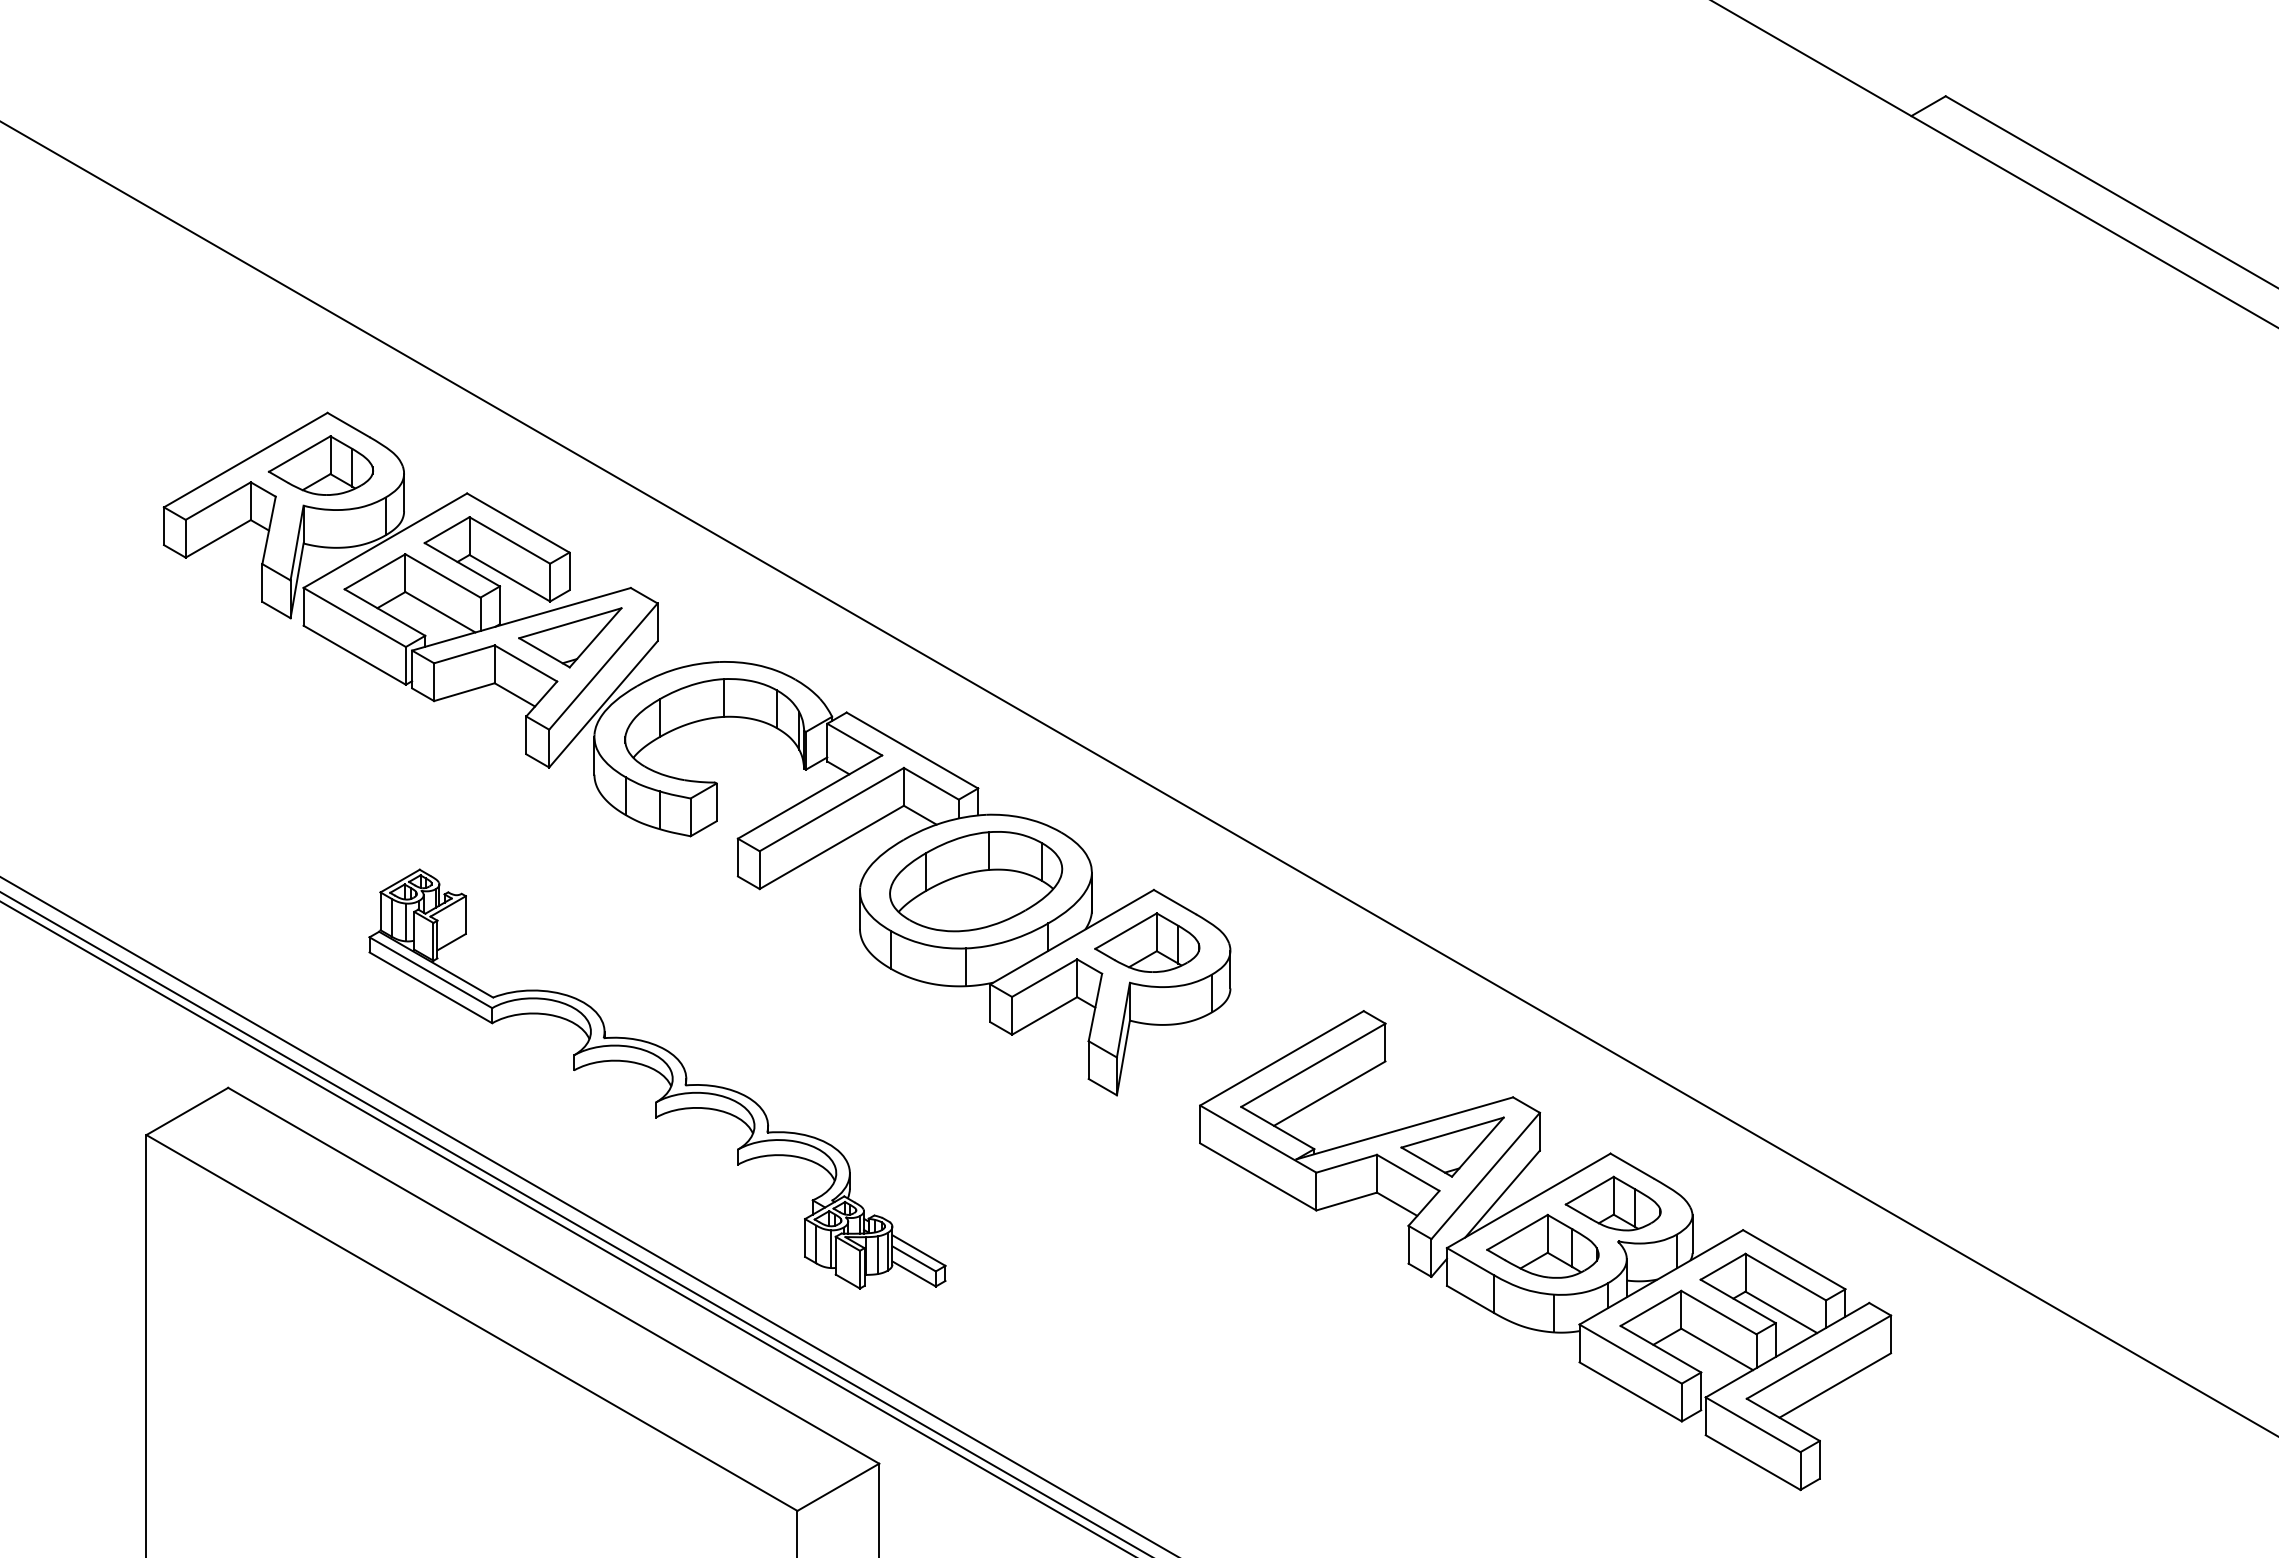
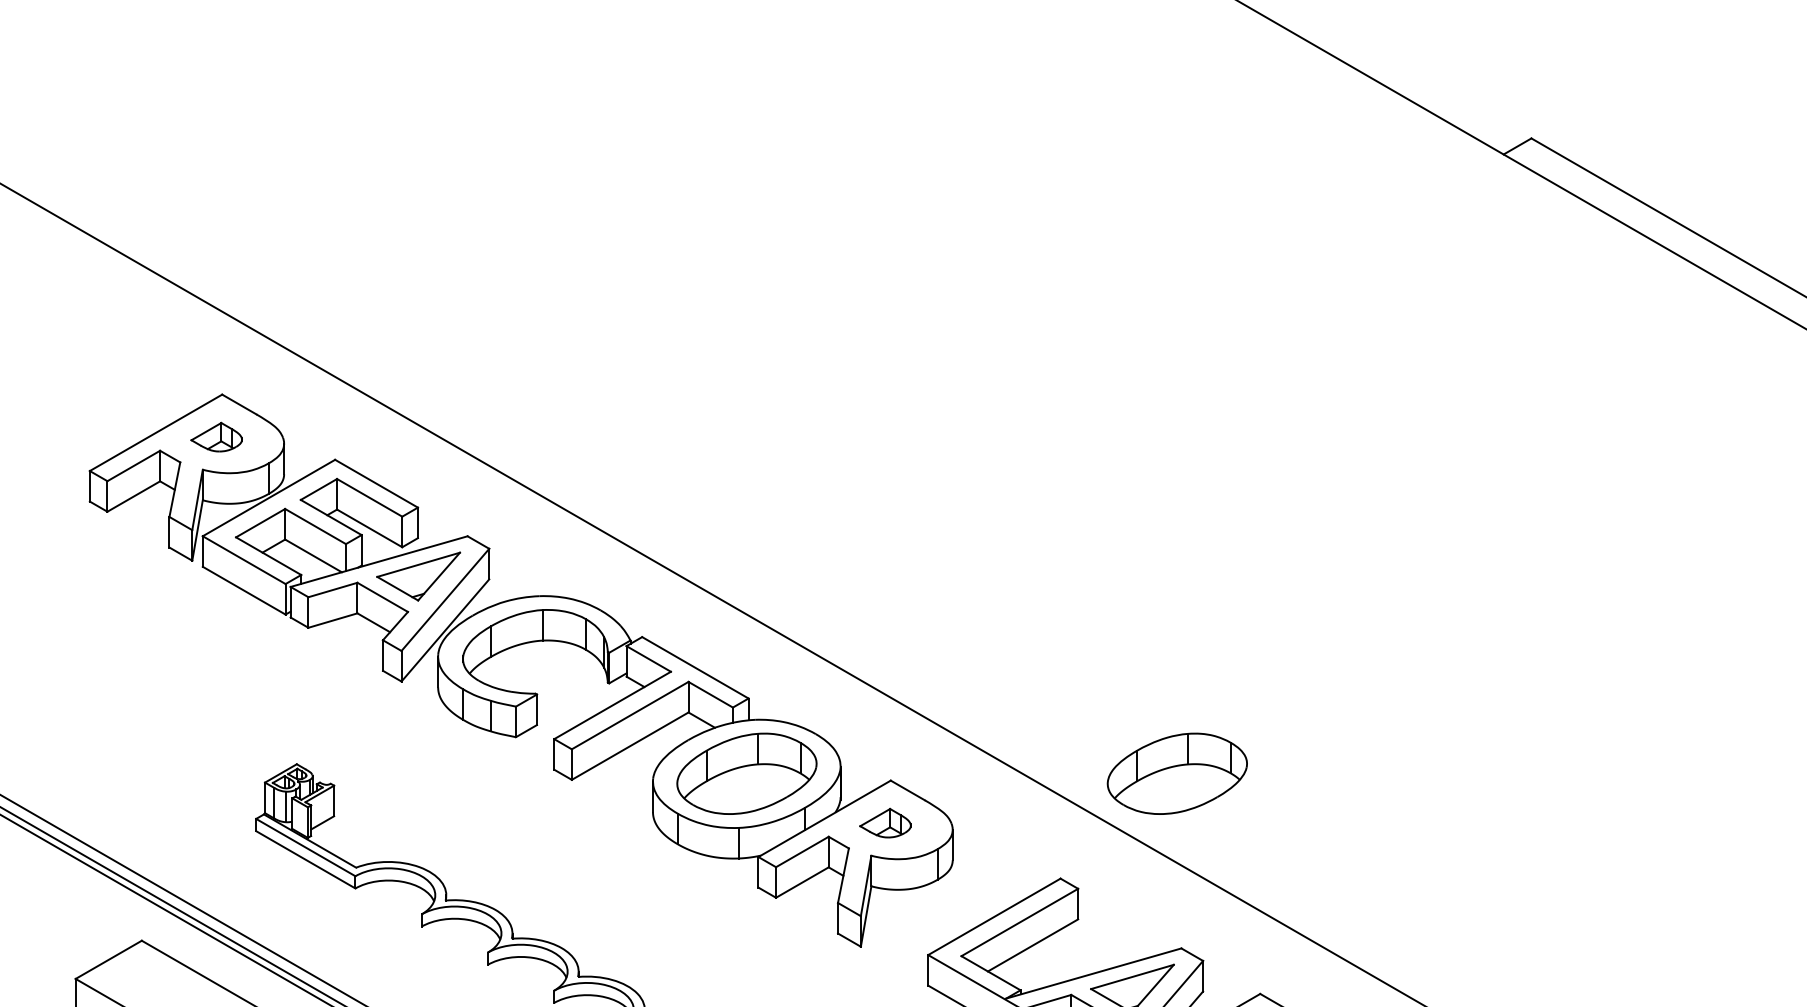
part: (320, 465) -> (216, 437), size x0.6
part: (1508, 881) -> (1177, 773), added
part: (1147, 942) -> (885, 823), size x0.6

